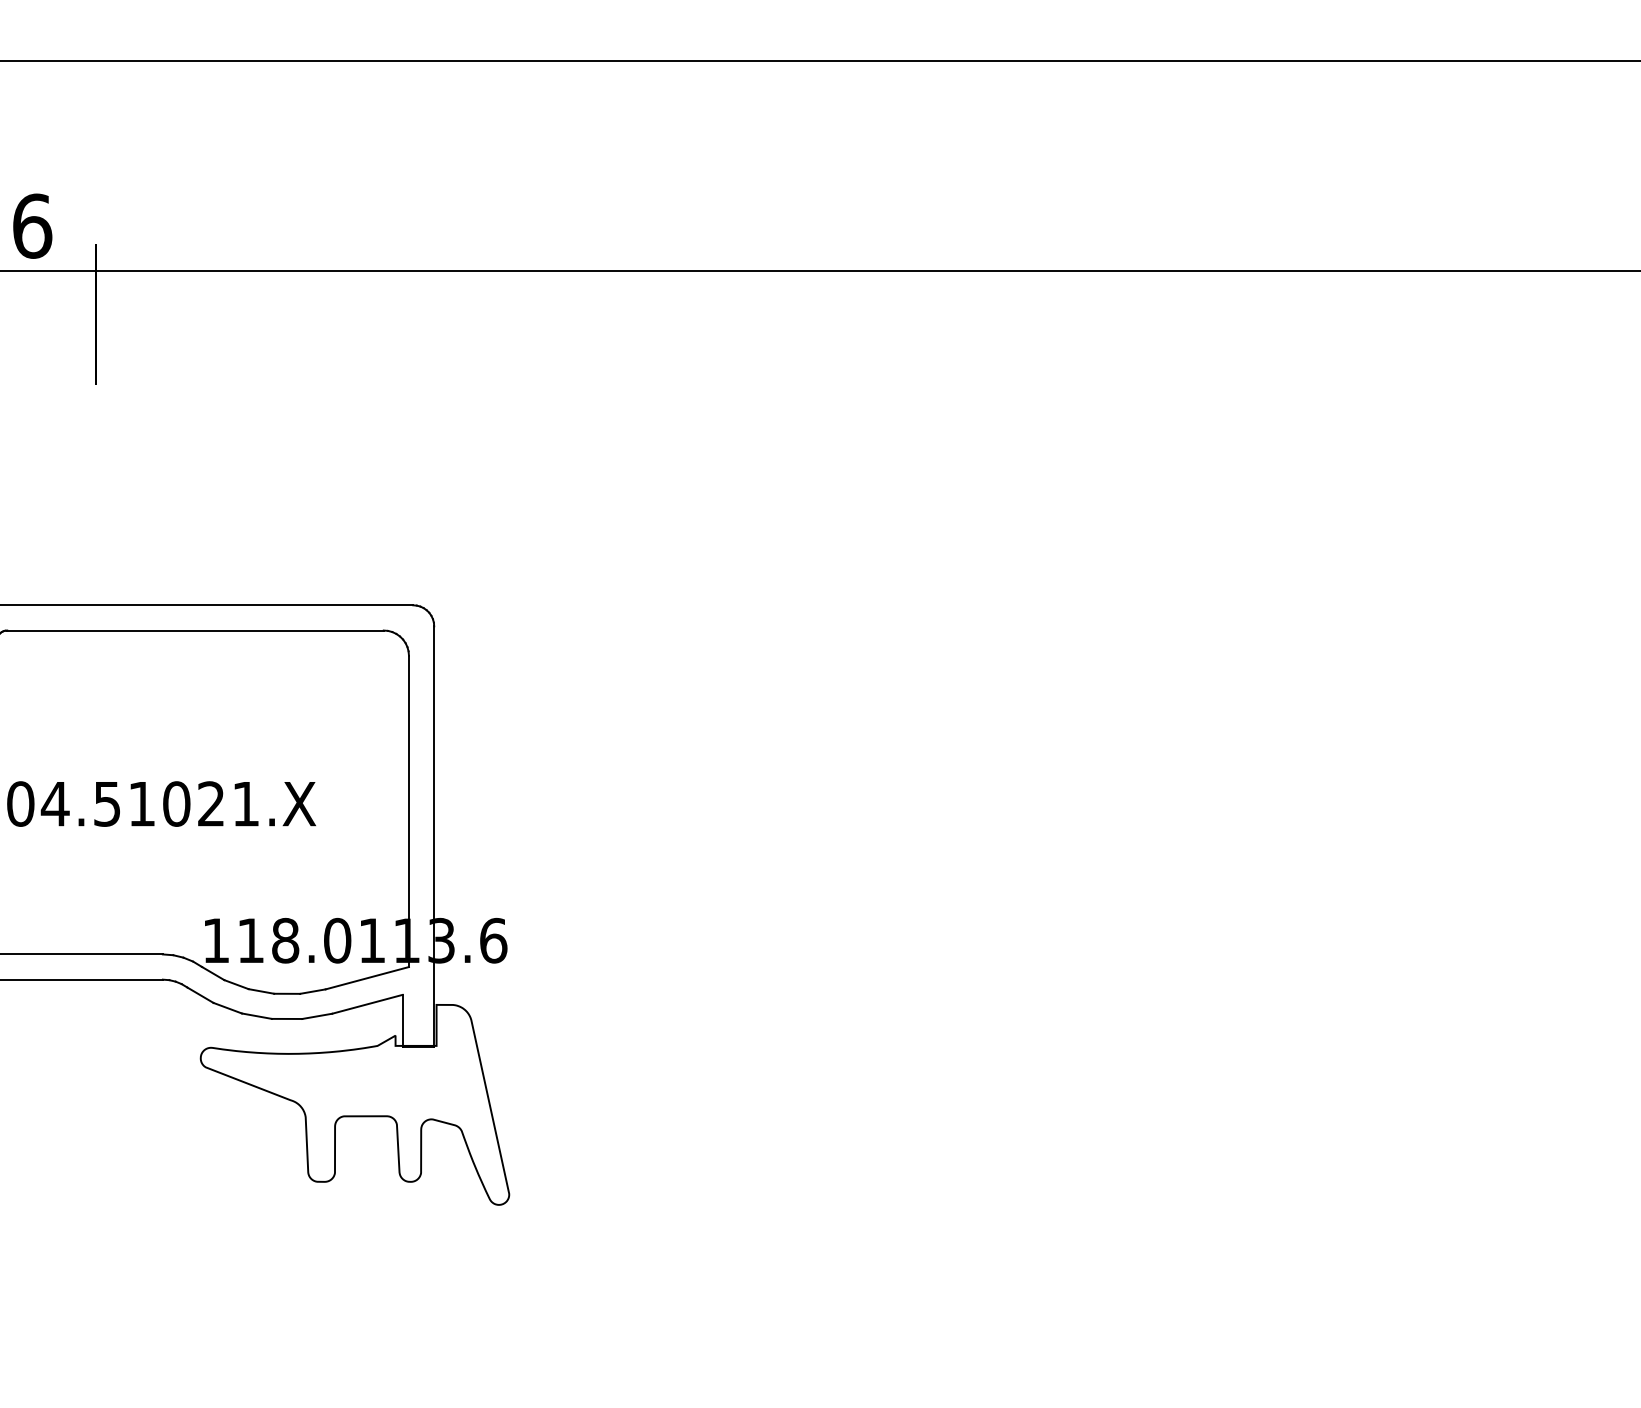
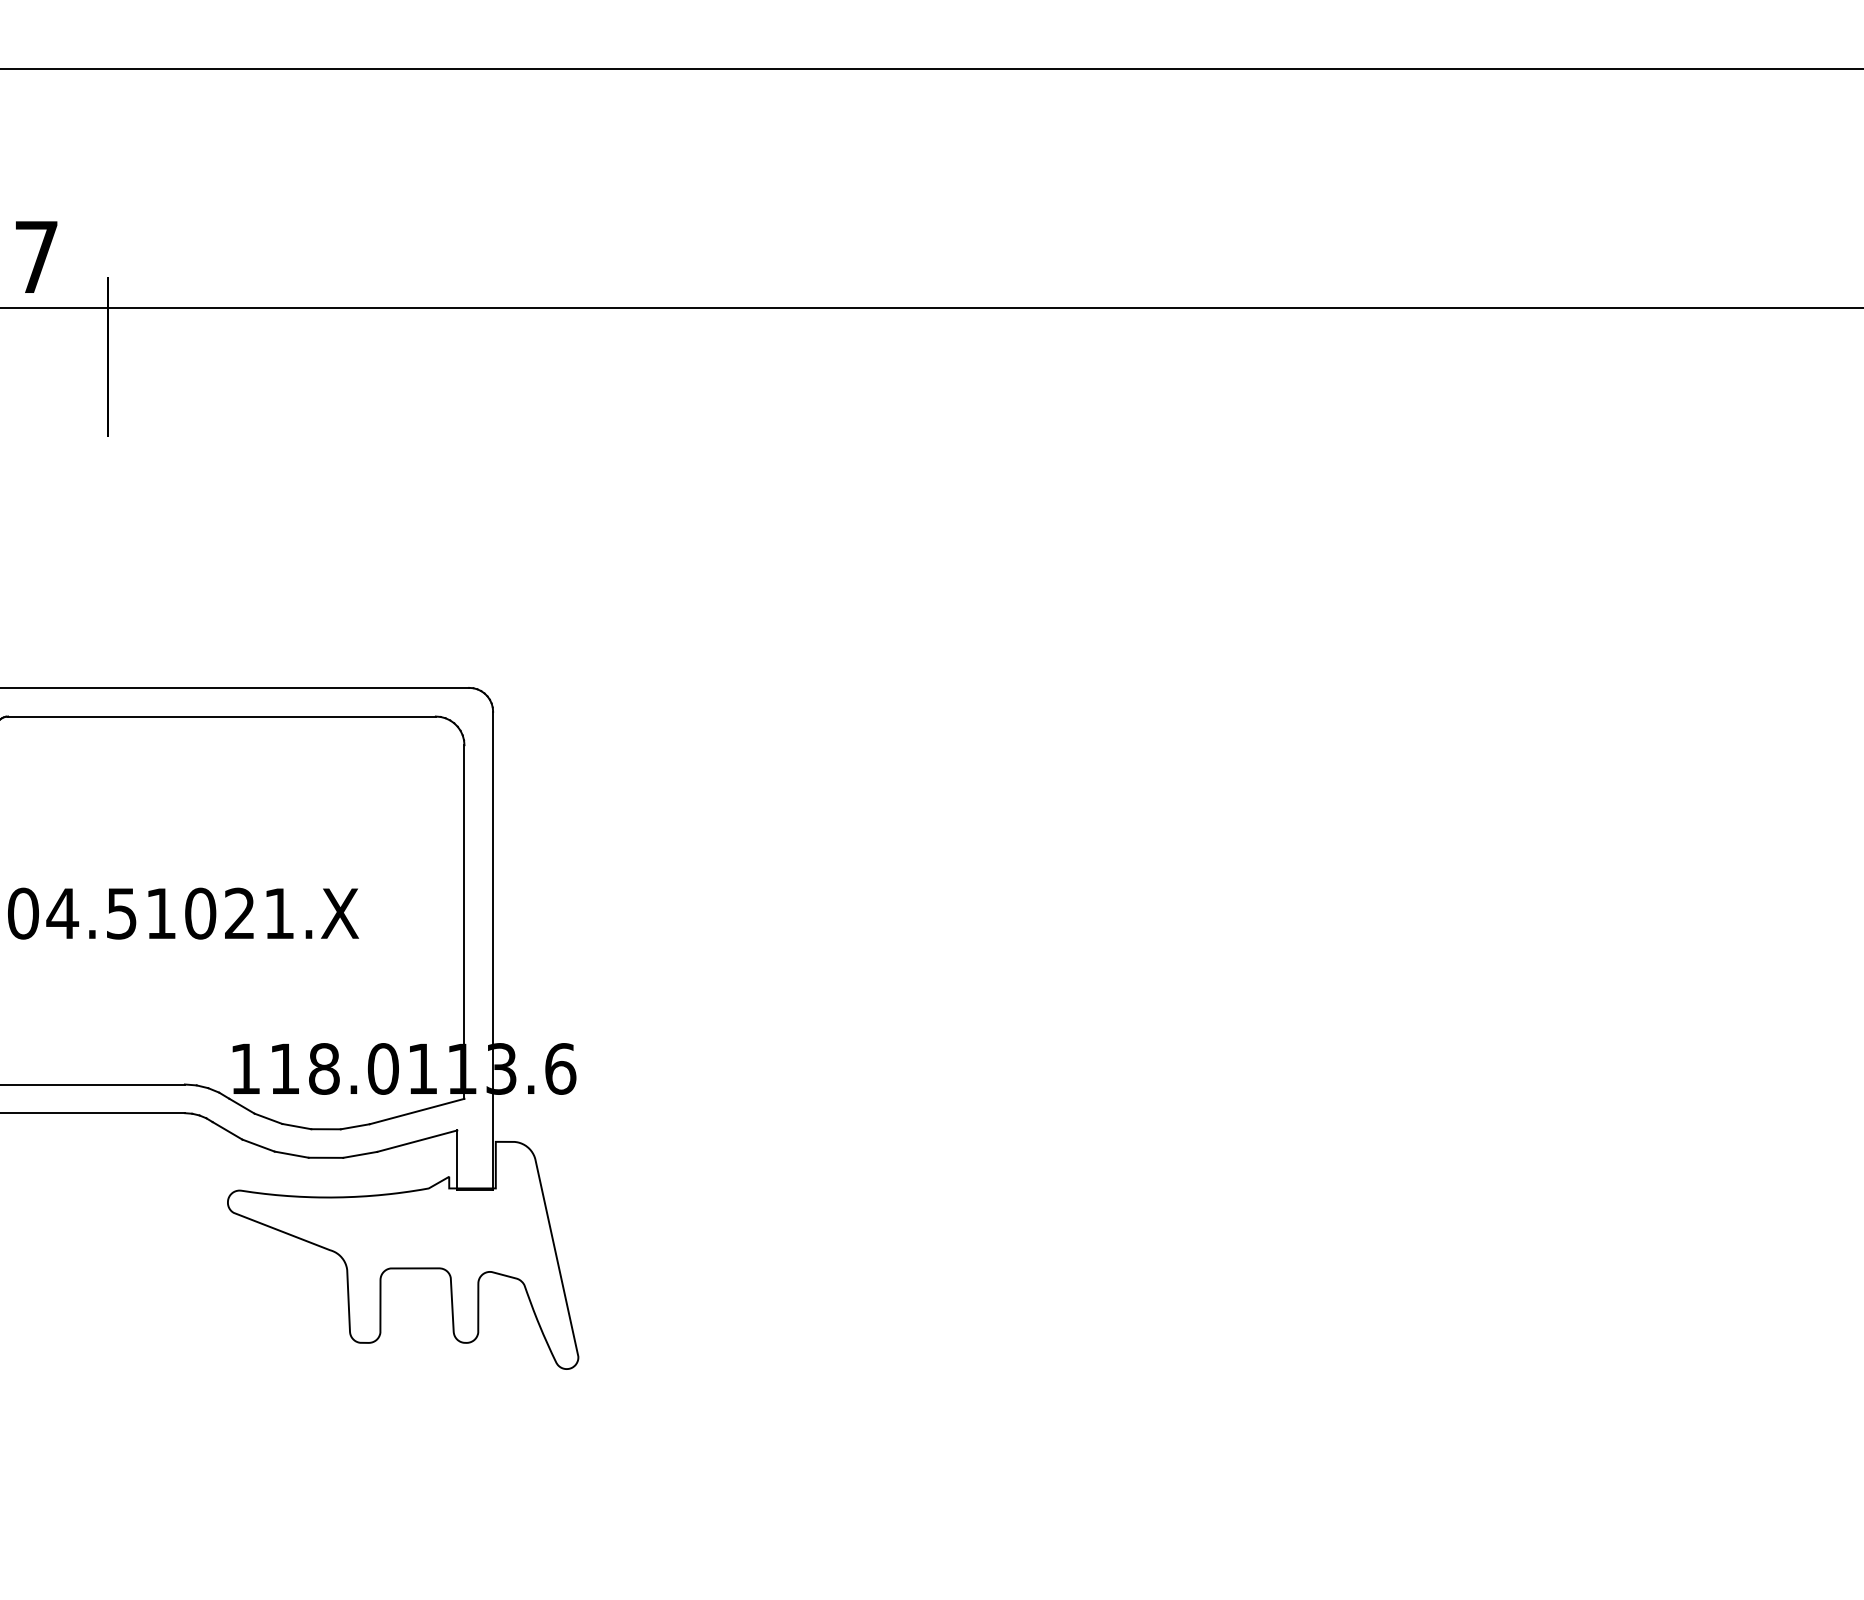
text: (32, 226) -> (36, 257), 6 -> 7

